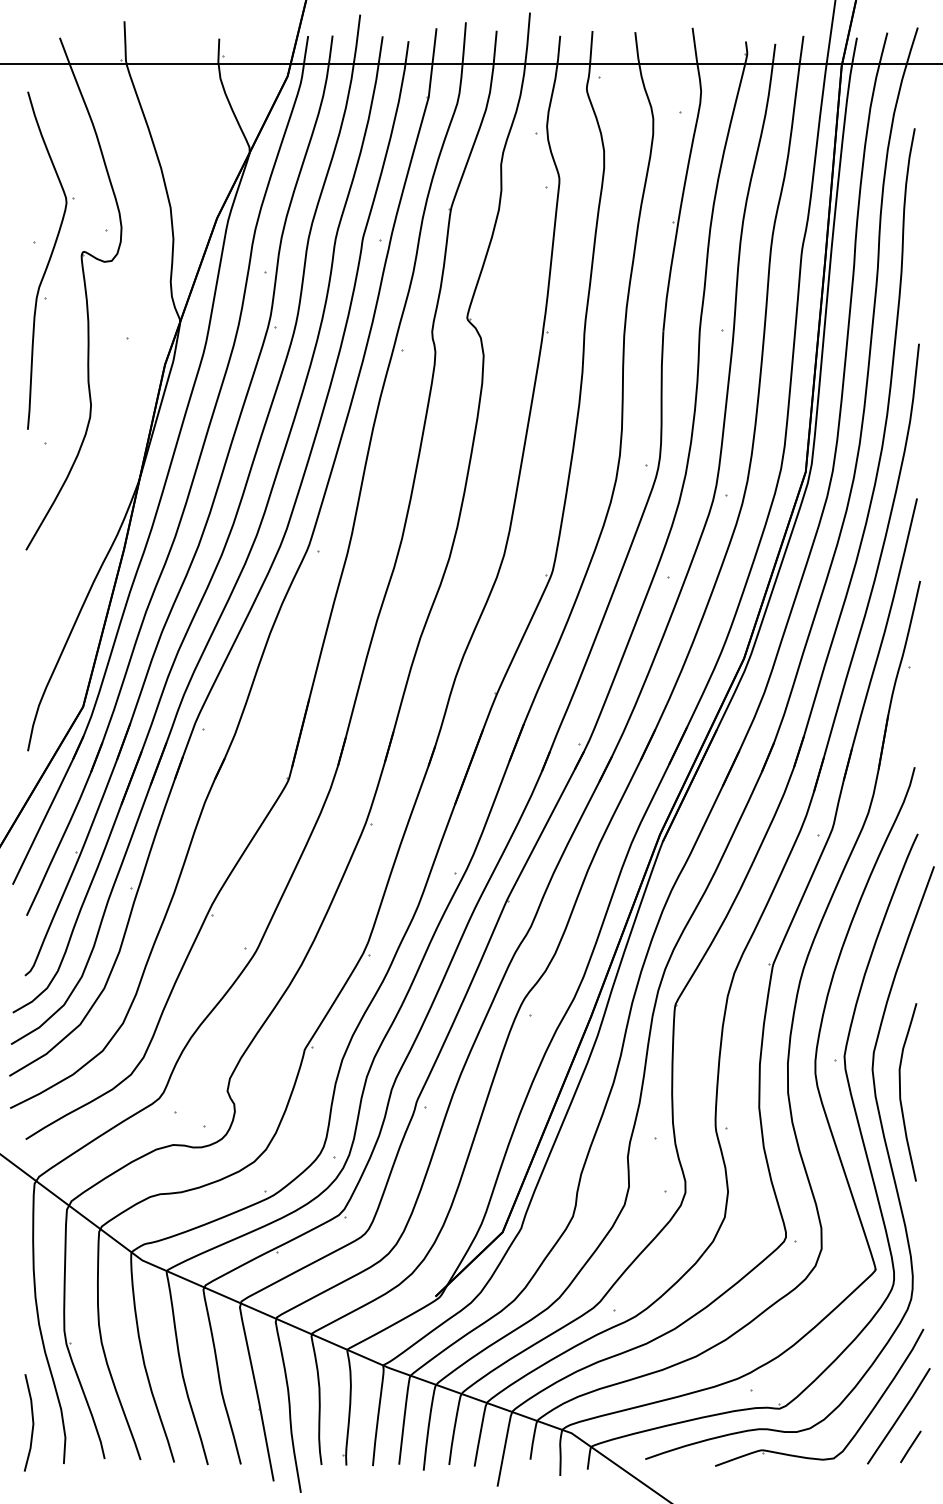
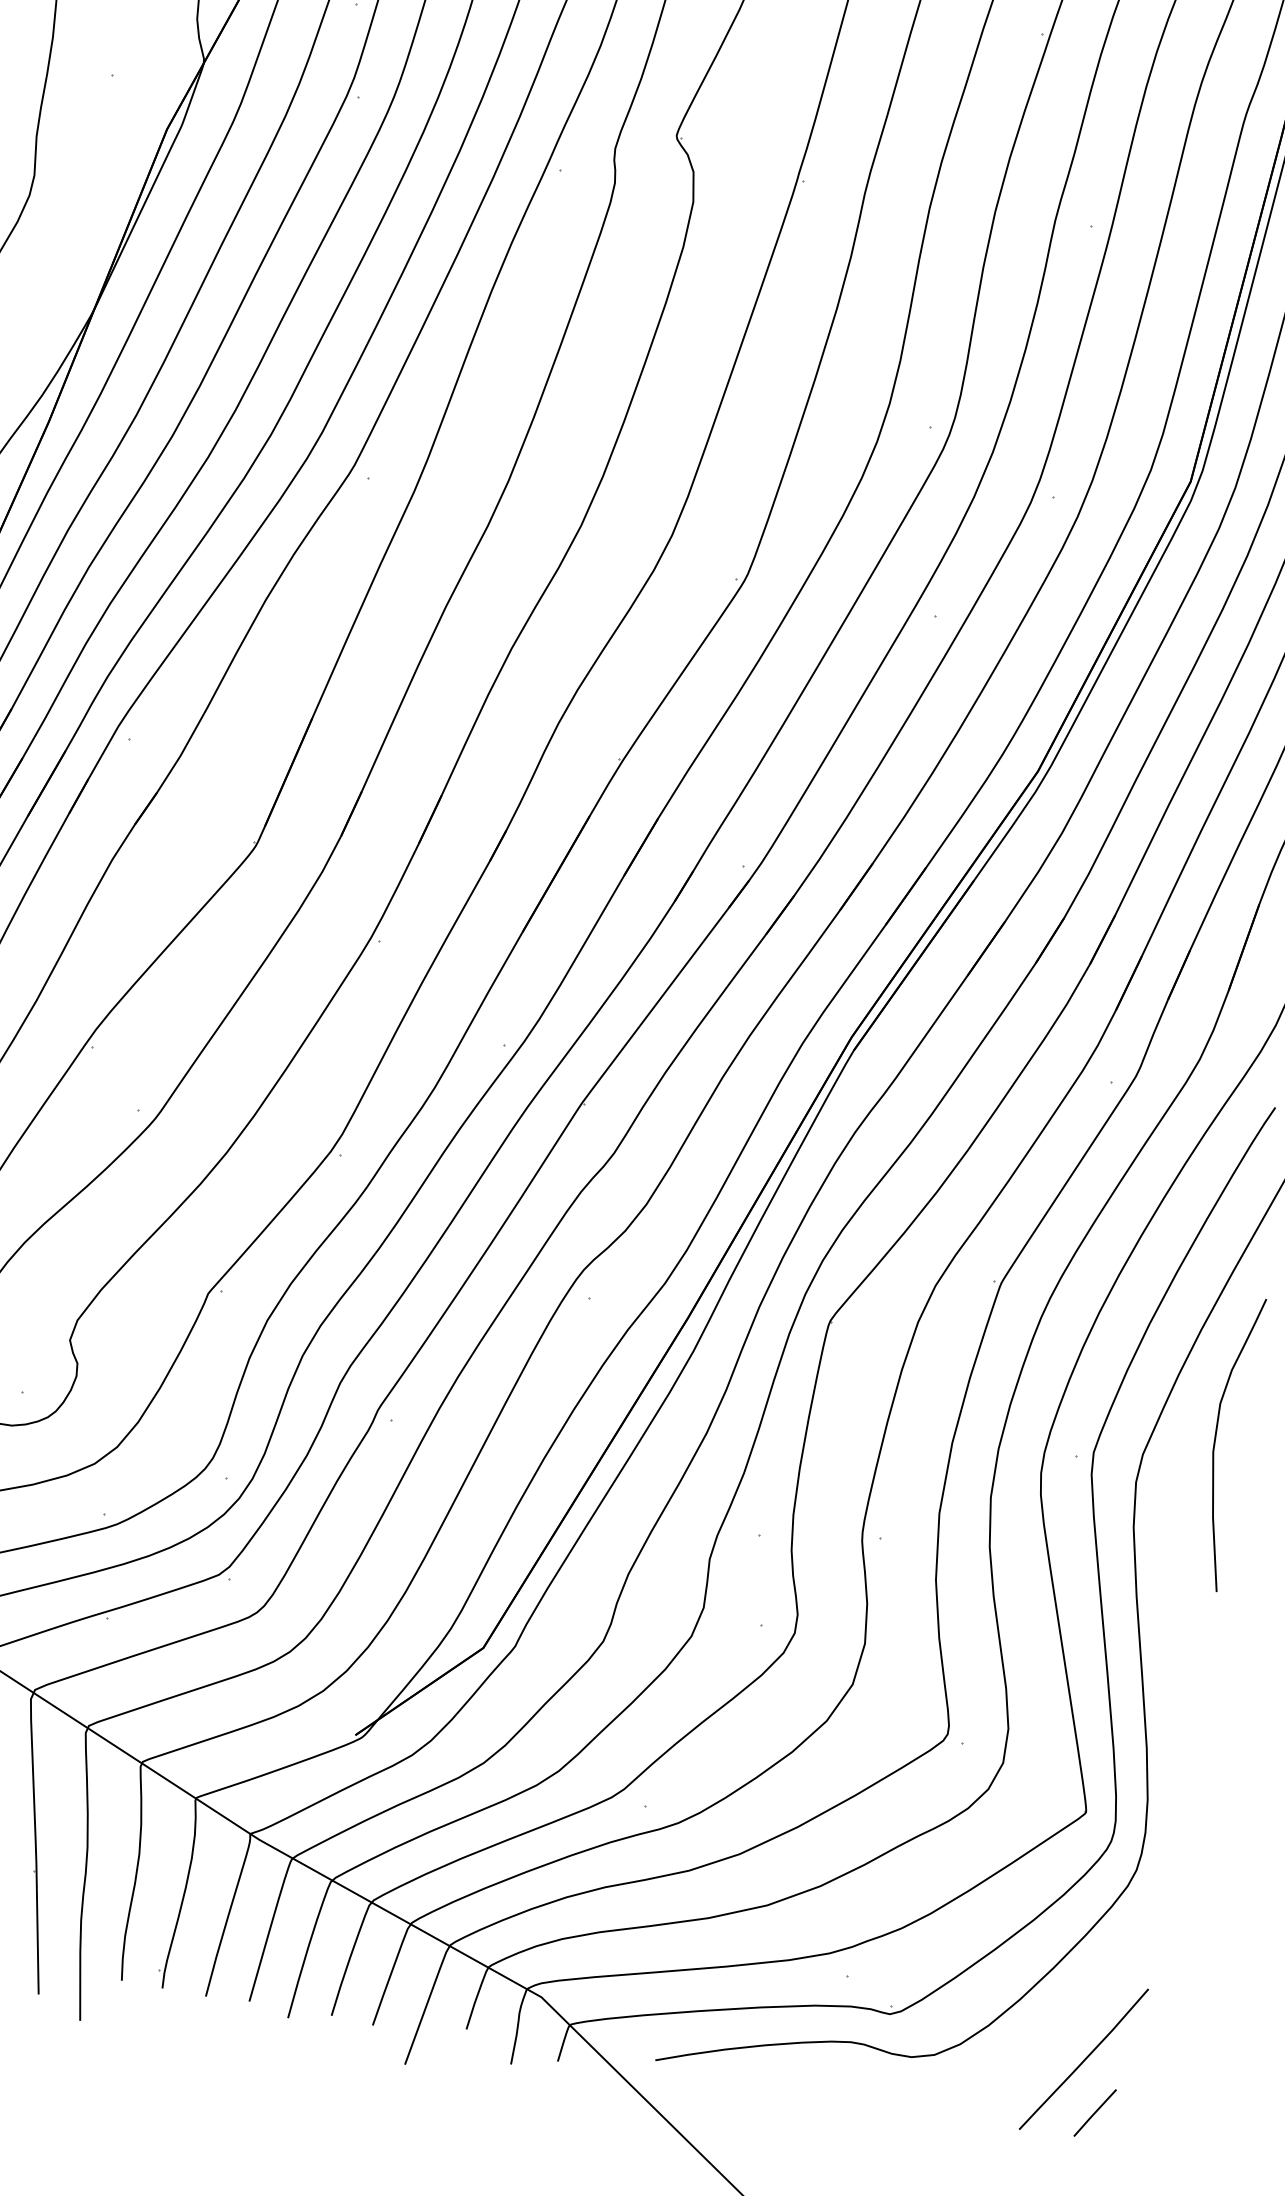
curve: (900, 1092) -> (1215, 1441), moved
part: (860, 1425) -> (1018, 2063), removed

